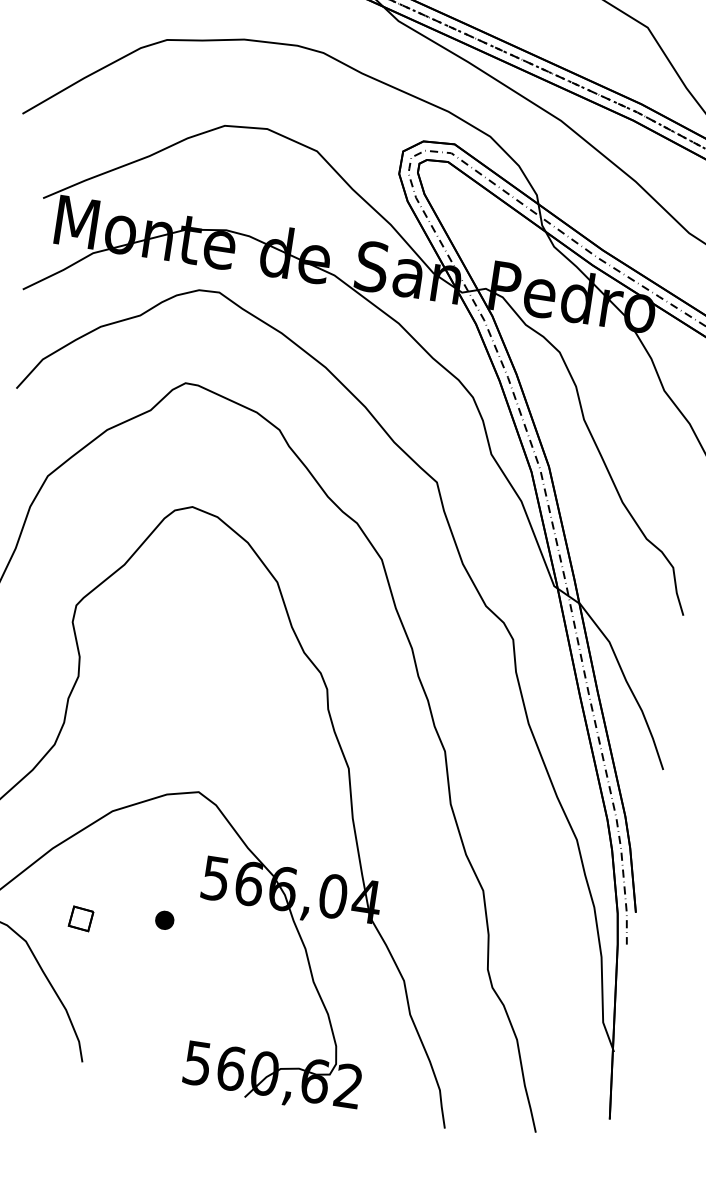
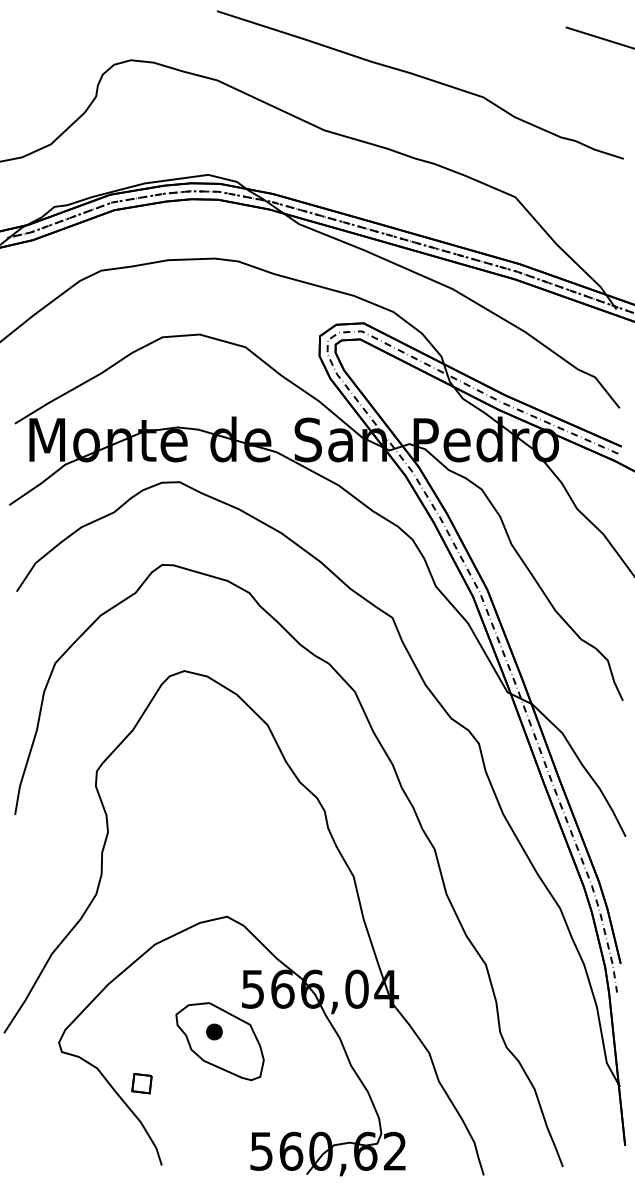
part: (80, 918) -> (141, 1083), moved
part: (168, 931) -> (219, 1041), added

